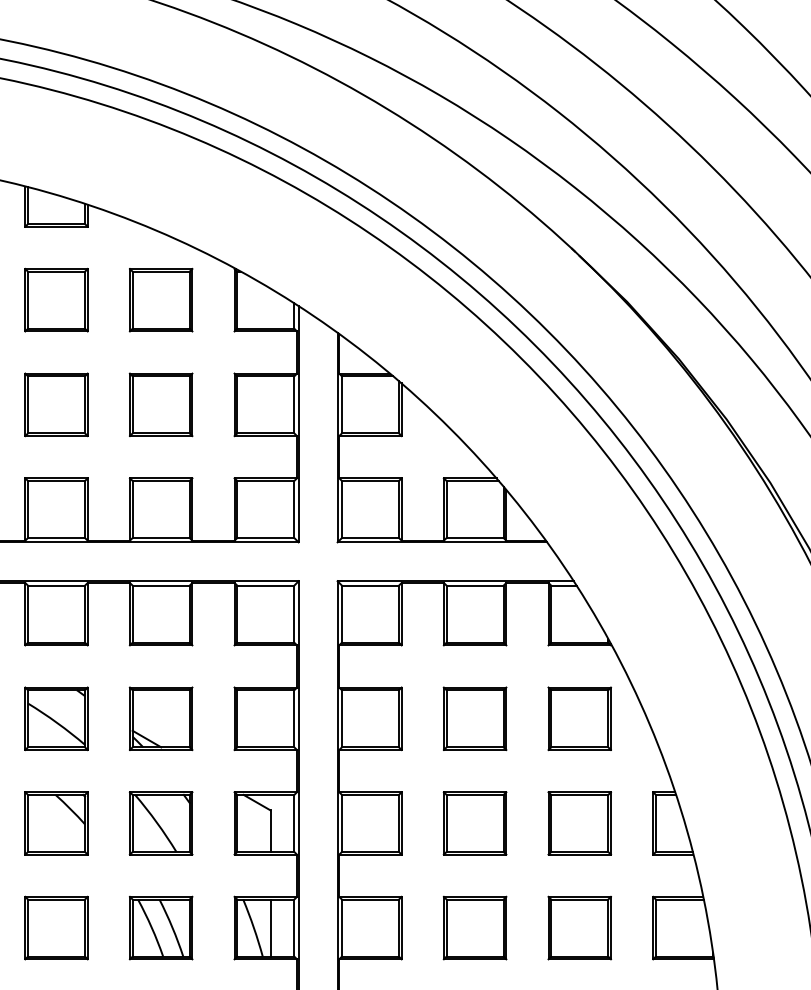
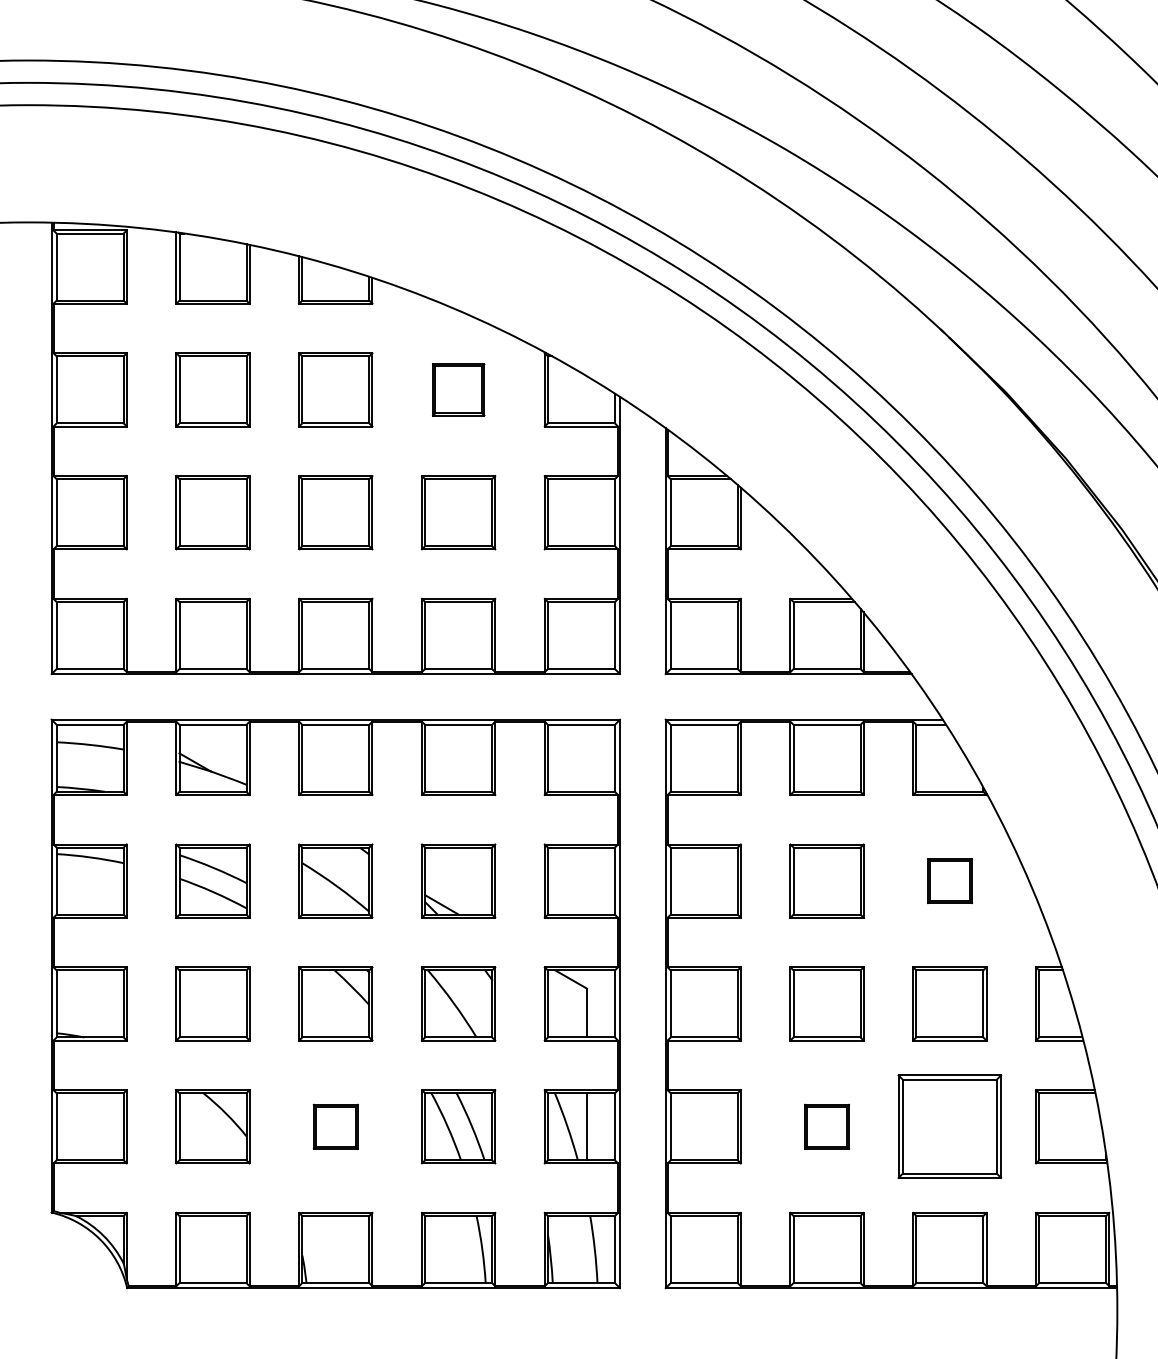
part: (161, 299) -> (458, 389), size x0.7
part: (579, 718) -> (949, 880), size x0.6
part: (56, 927) -> (335, 1126), size x0.6
part: (474, 927) -> (826, 1126), size x0.6
part: (579, 927) -> (949, 1126), size x1.4

